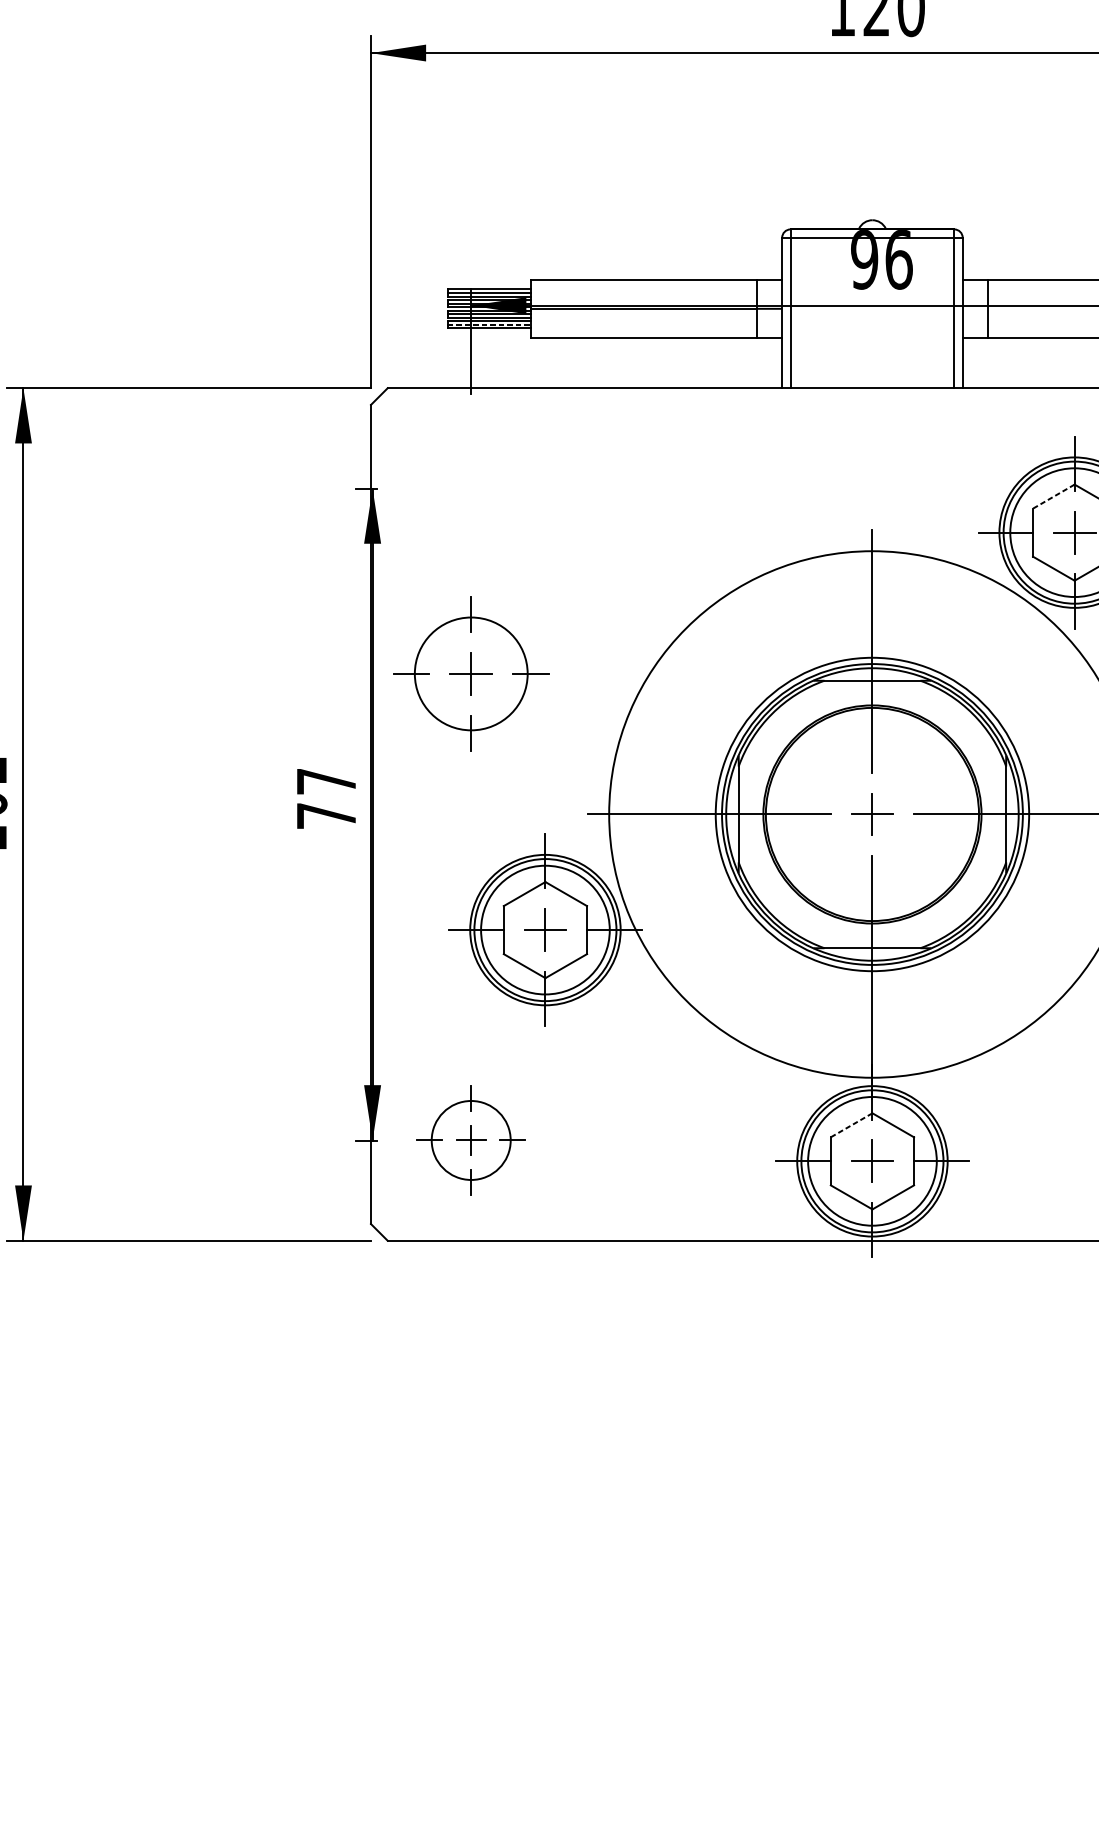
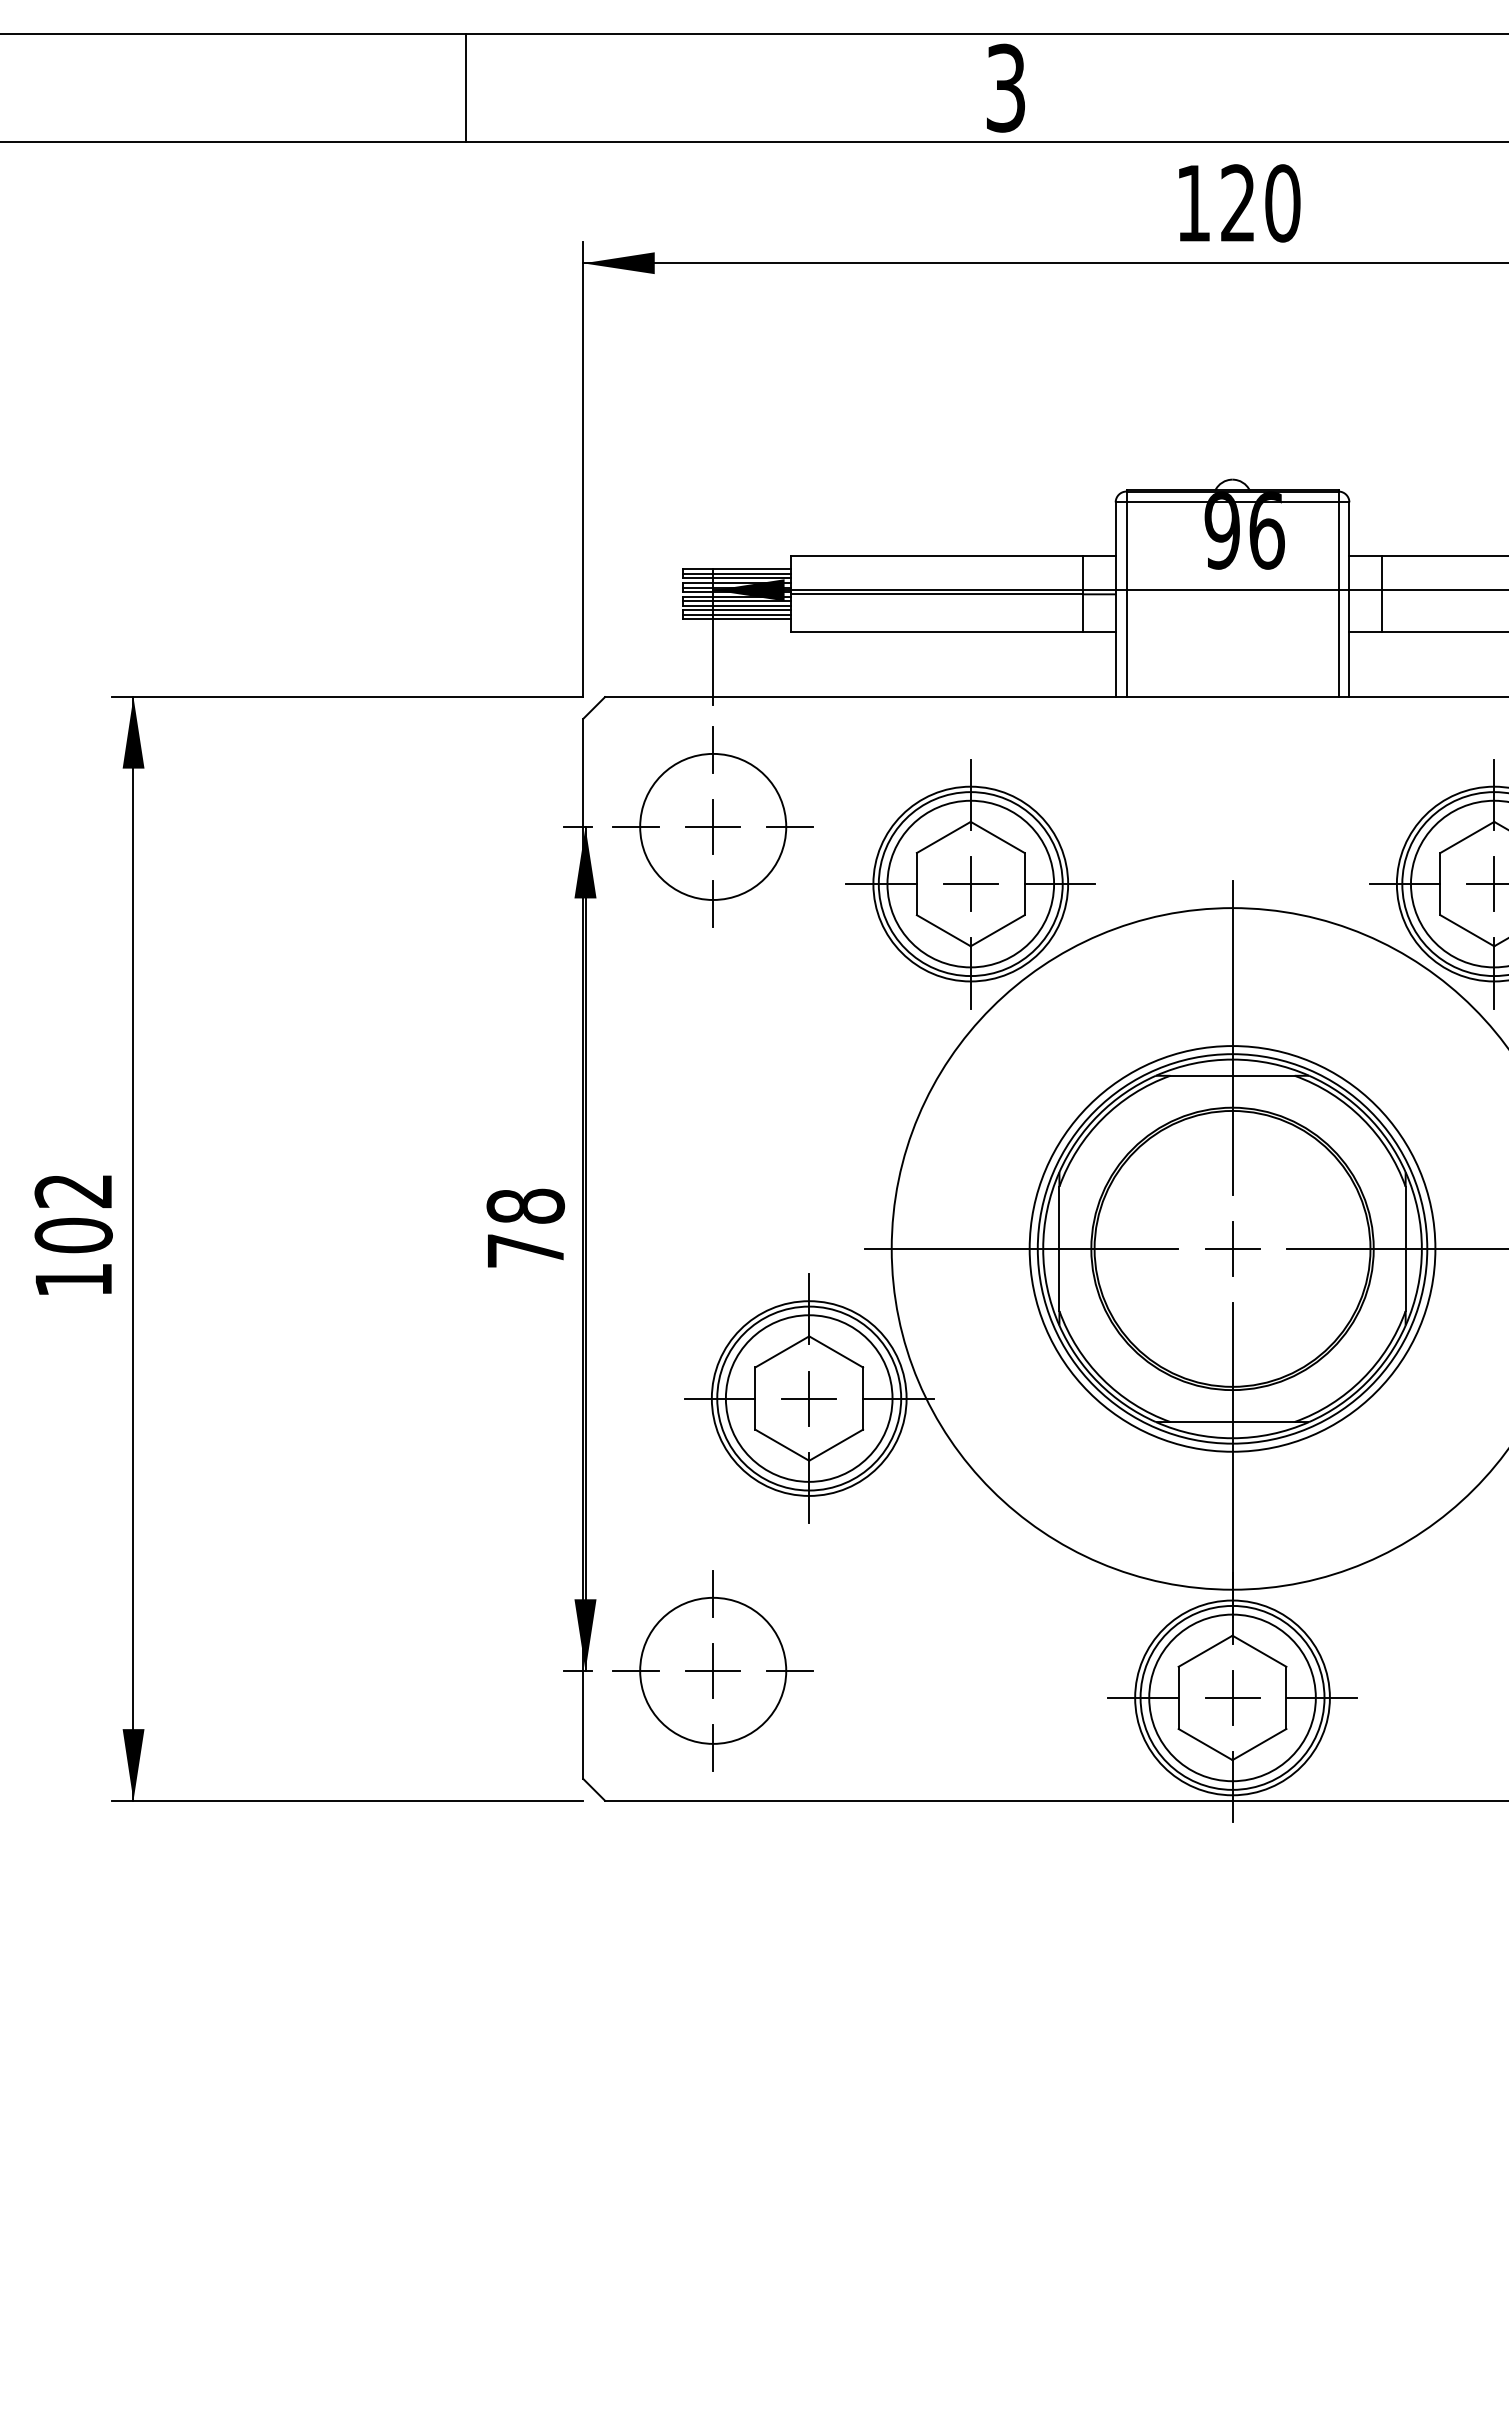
line: (490, 324) -> (737, 614), dashed -> solid
line: (1053, 496) -> (1466, 837), dashed -> solid
part: (670, 532) -> (970, 884), added
part: (470, 673) -> (712, 826), moved
text: (326, 780) -> (525, 1205), 77 -> 78
line: (851, 1125) -> (1205, 1651), dashed -> solid
part: (470, 1140) -> (712, 1670), size x1.43

